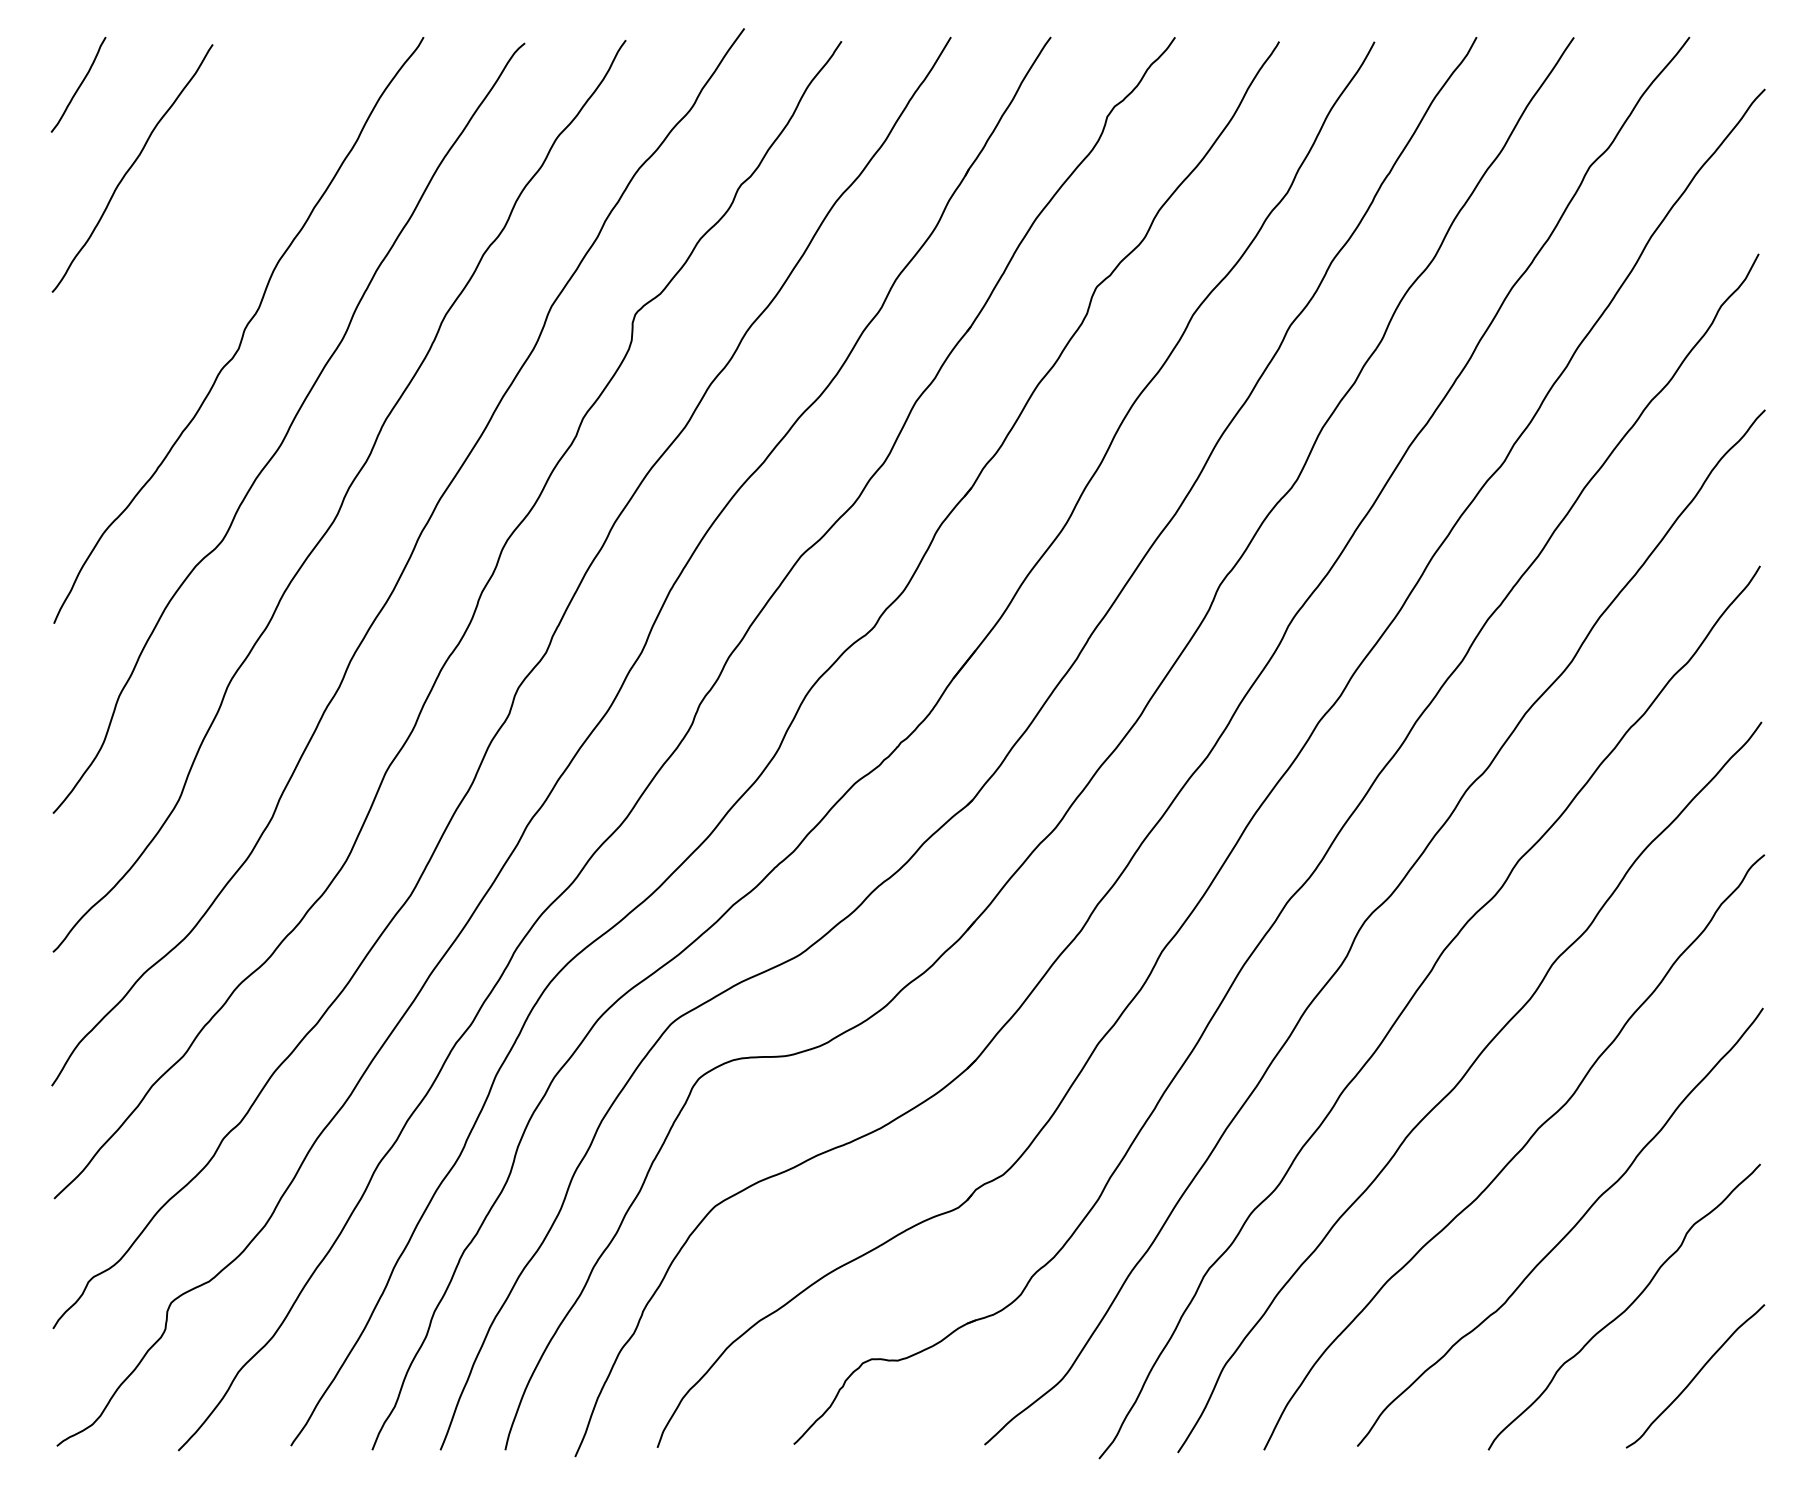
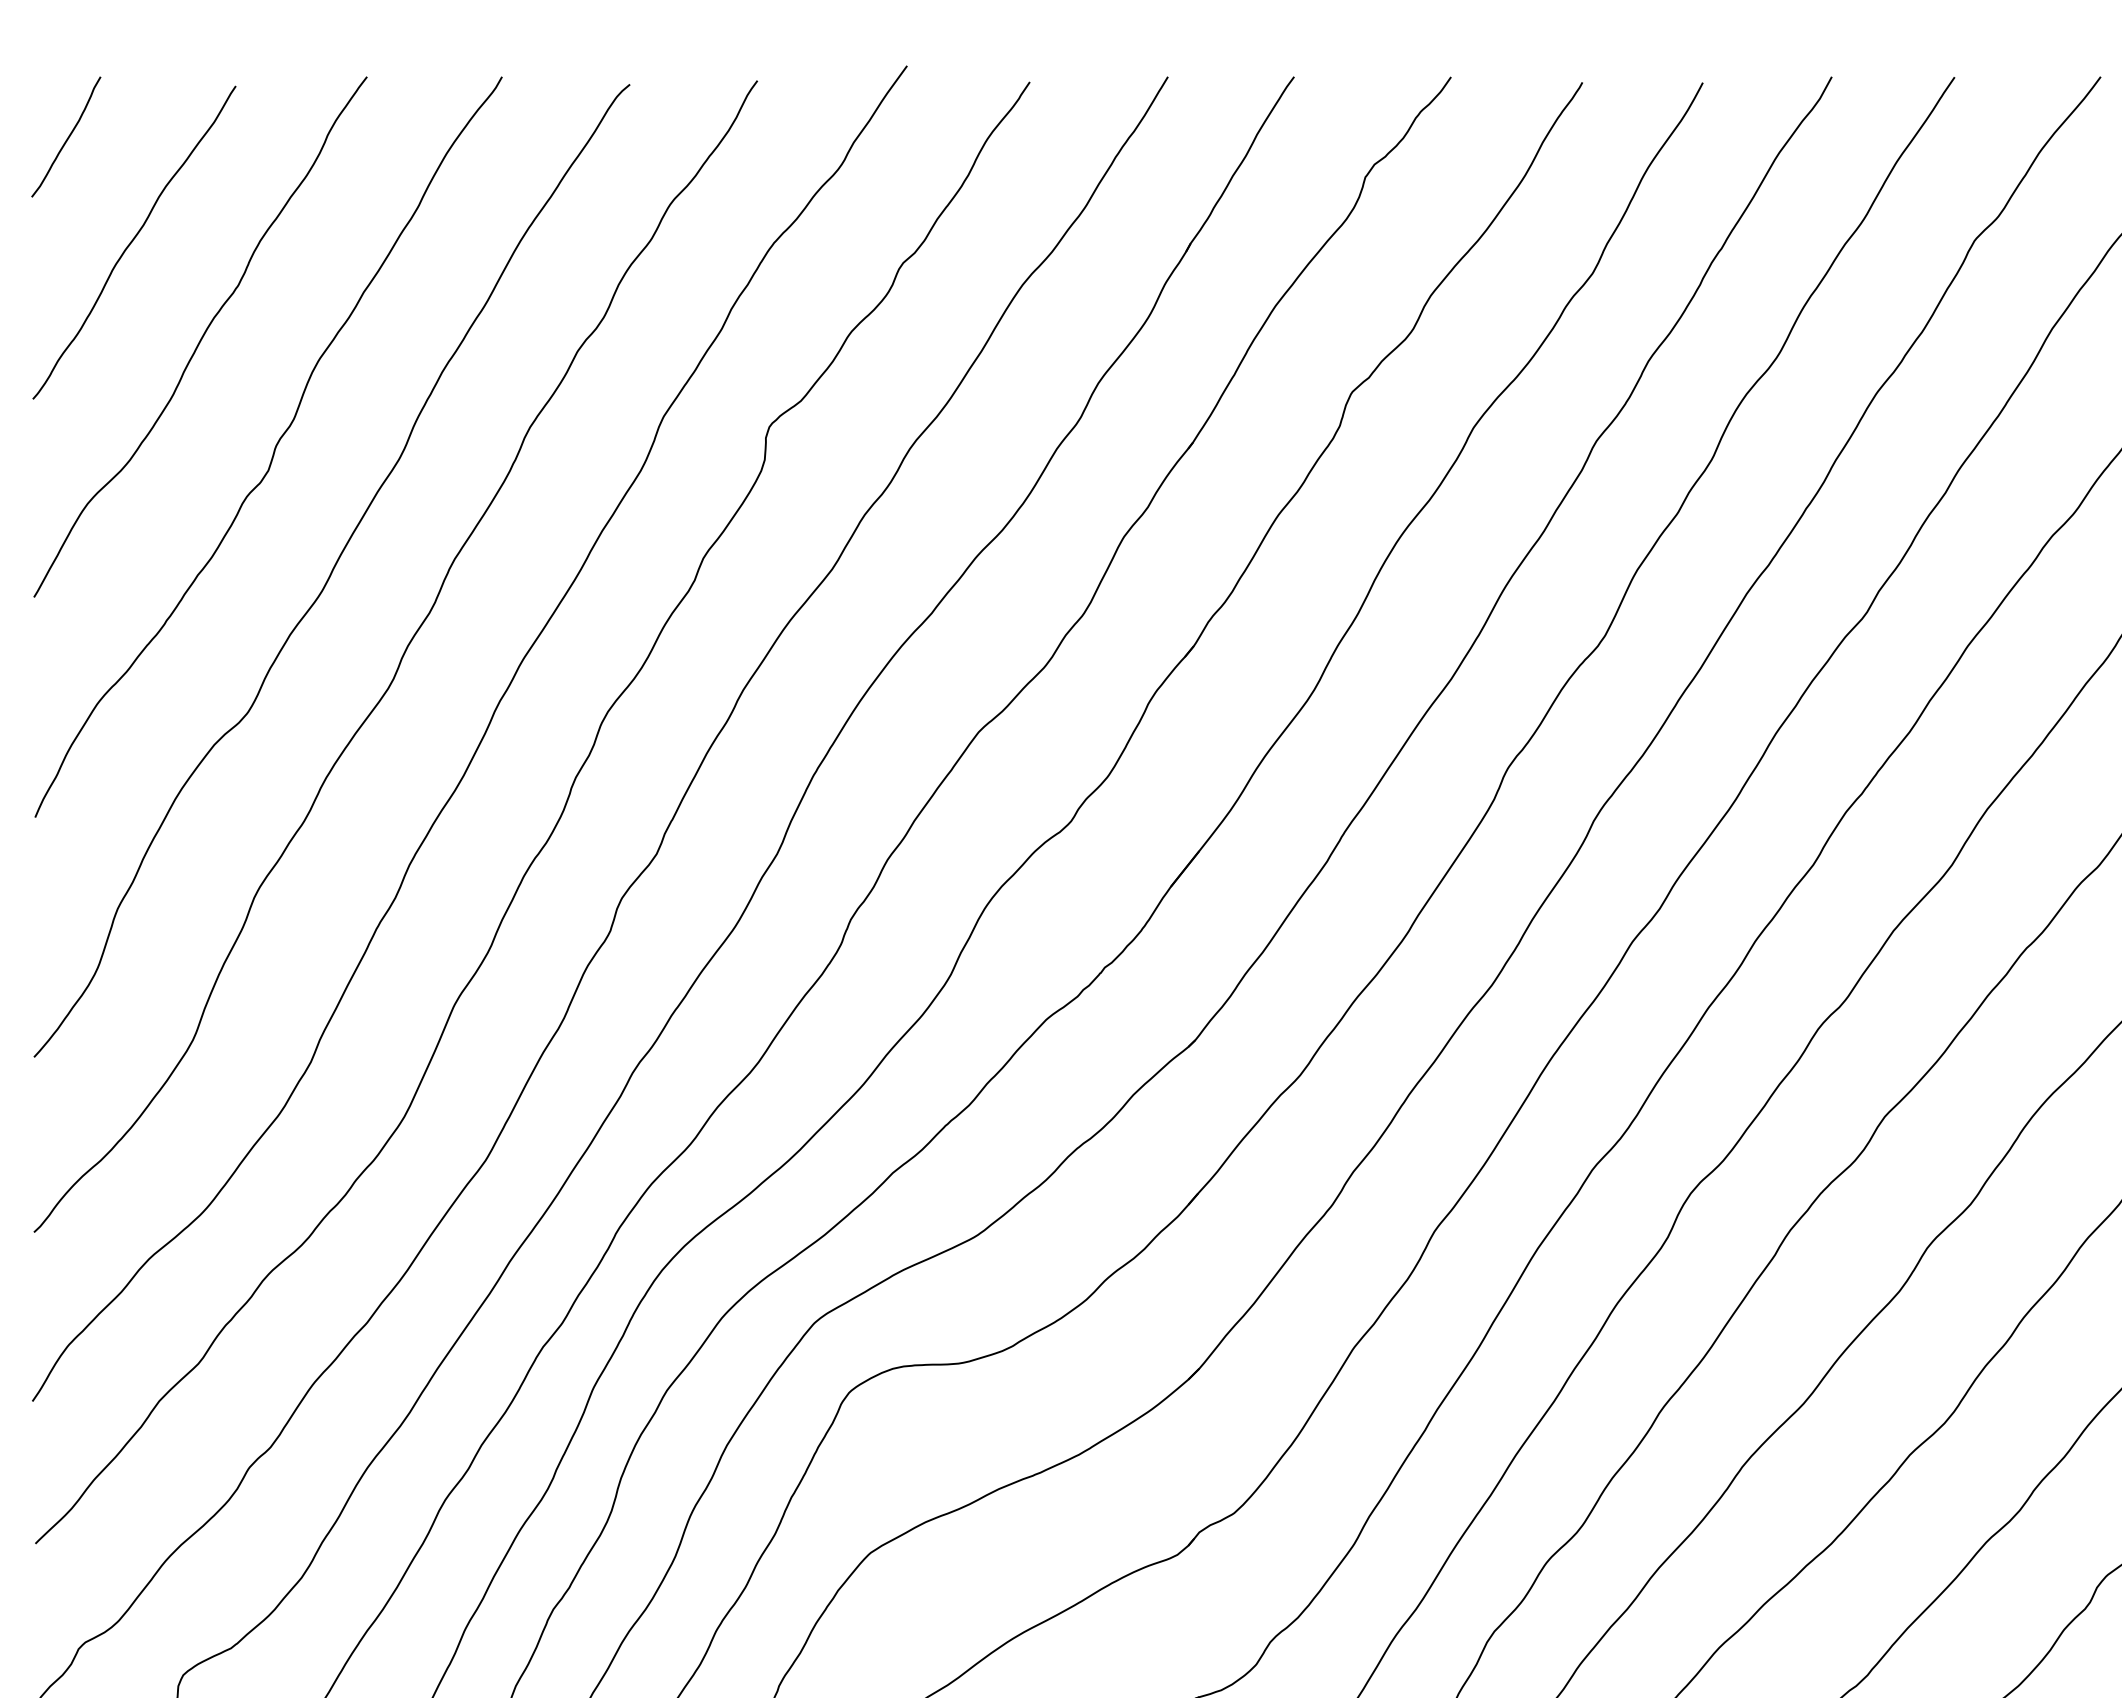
curve: (185, 242) -> (201, 336), added

